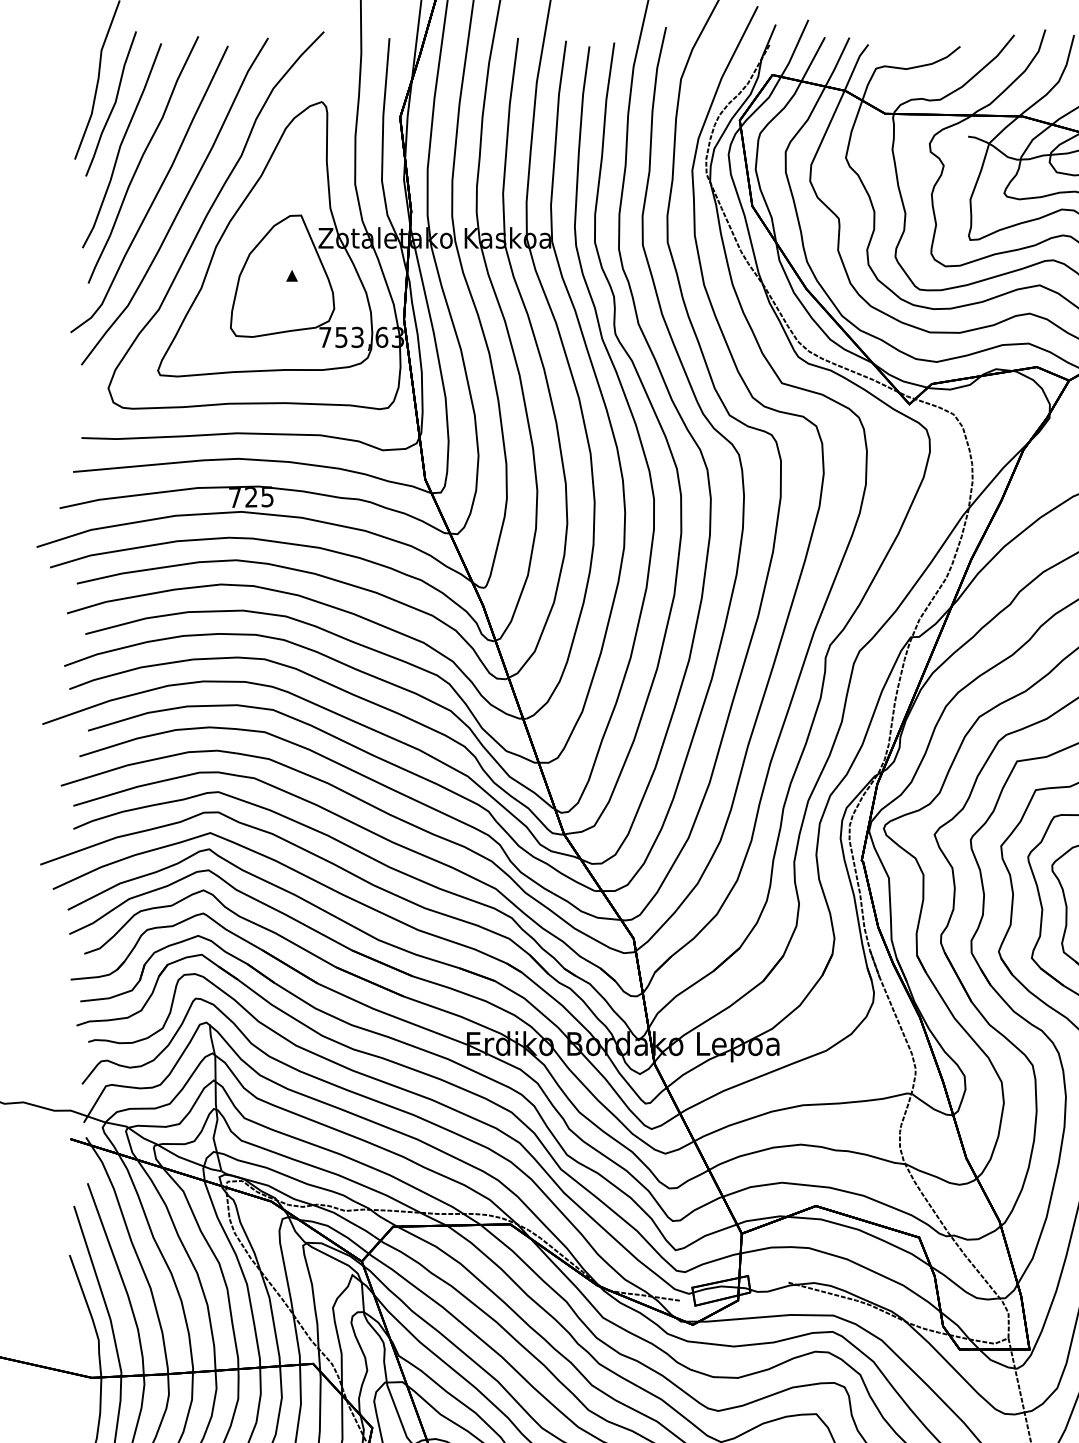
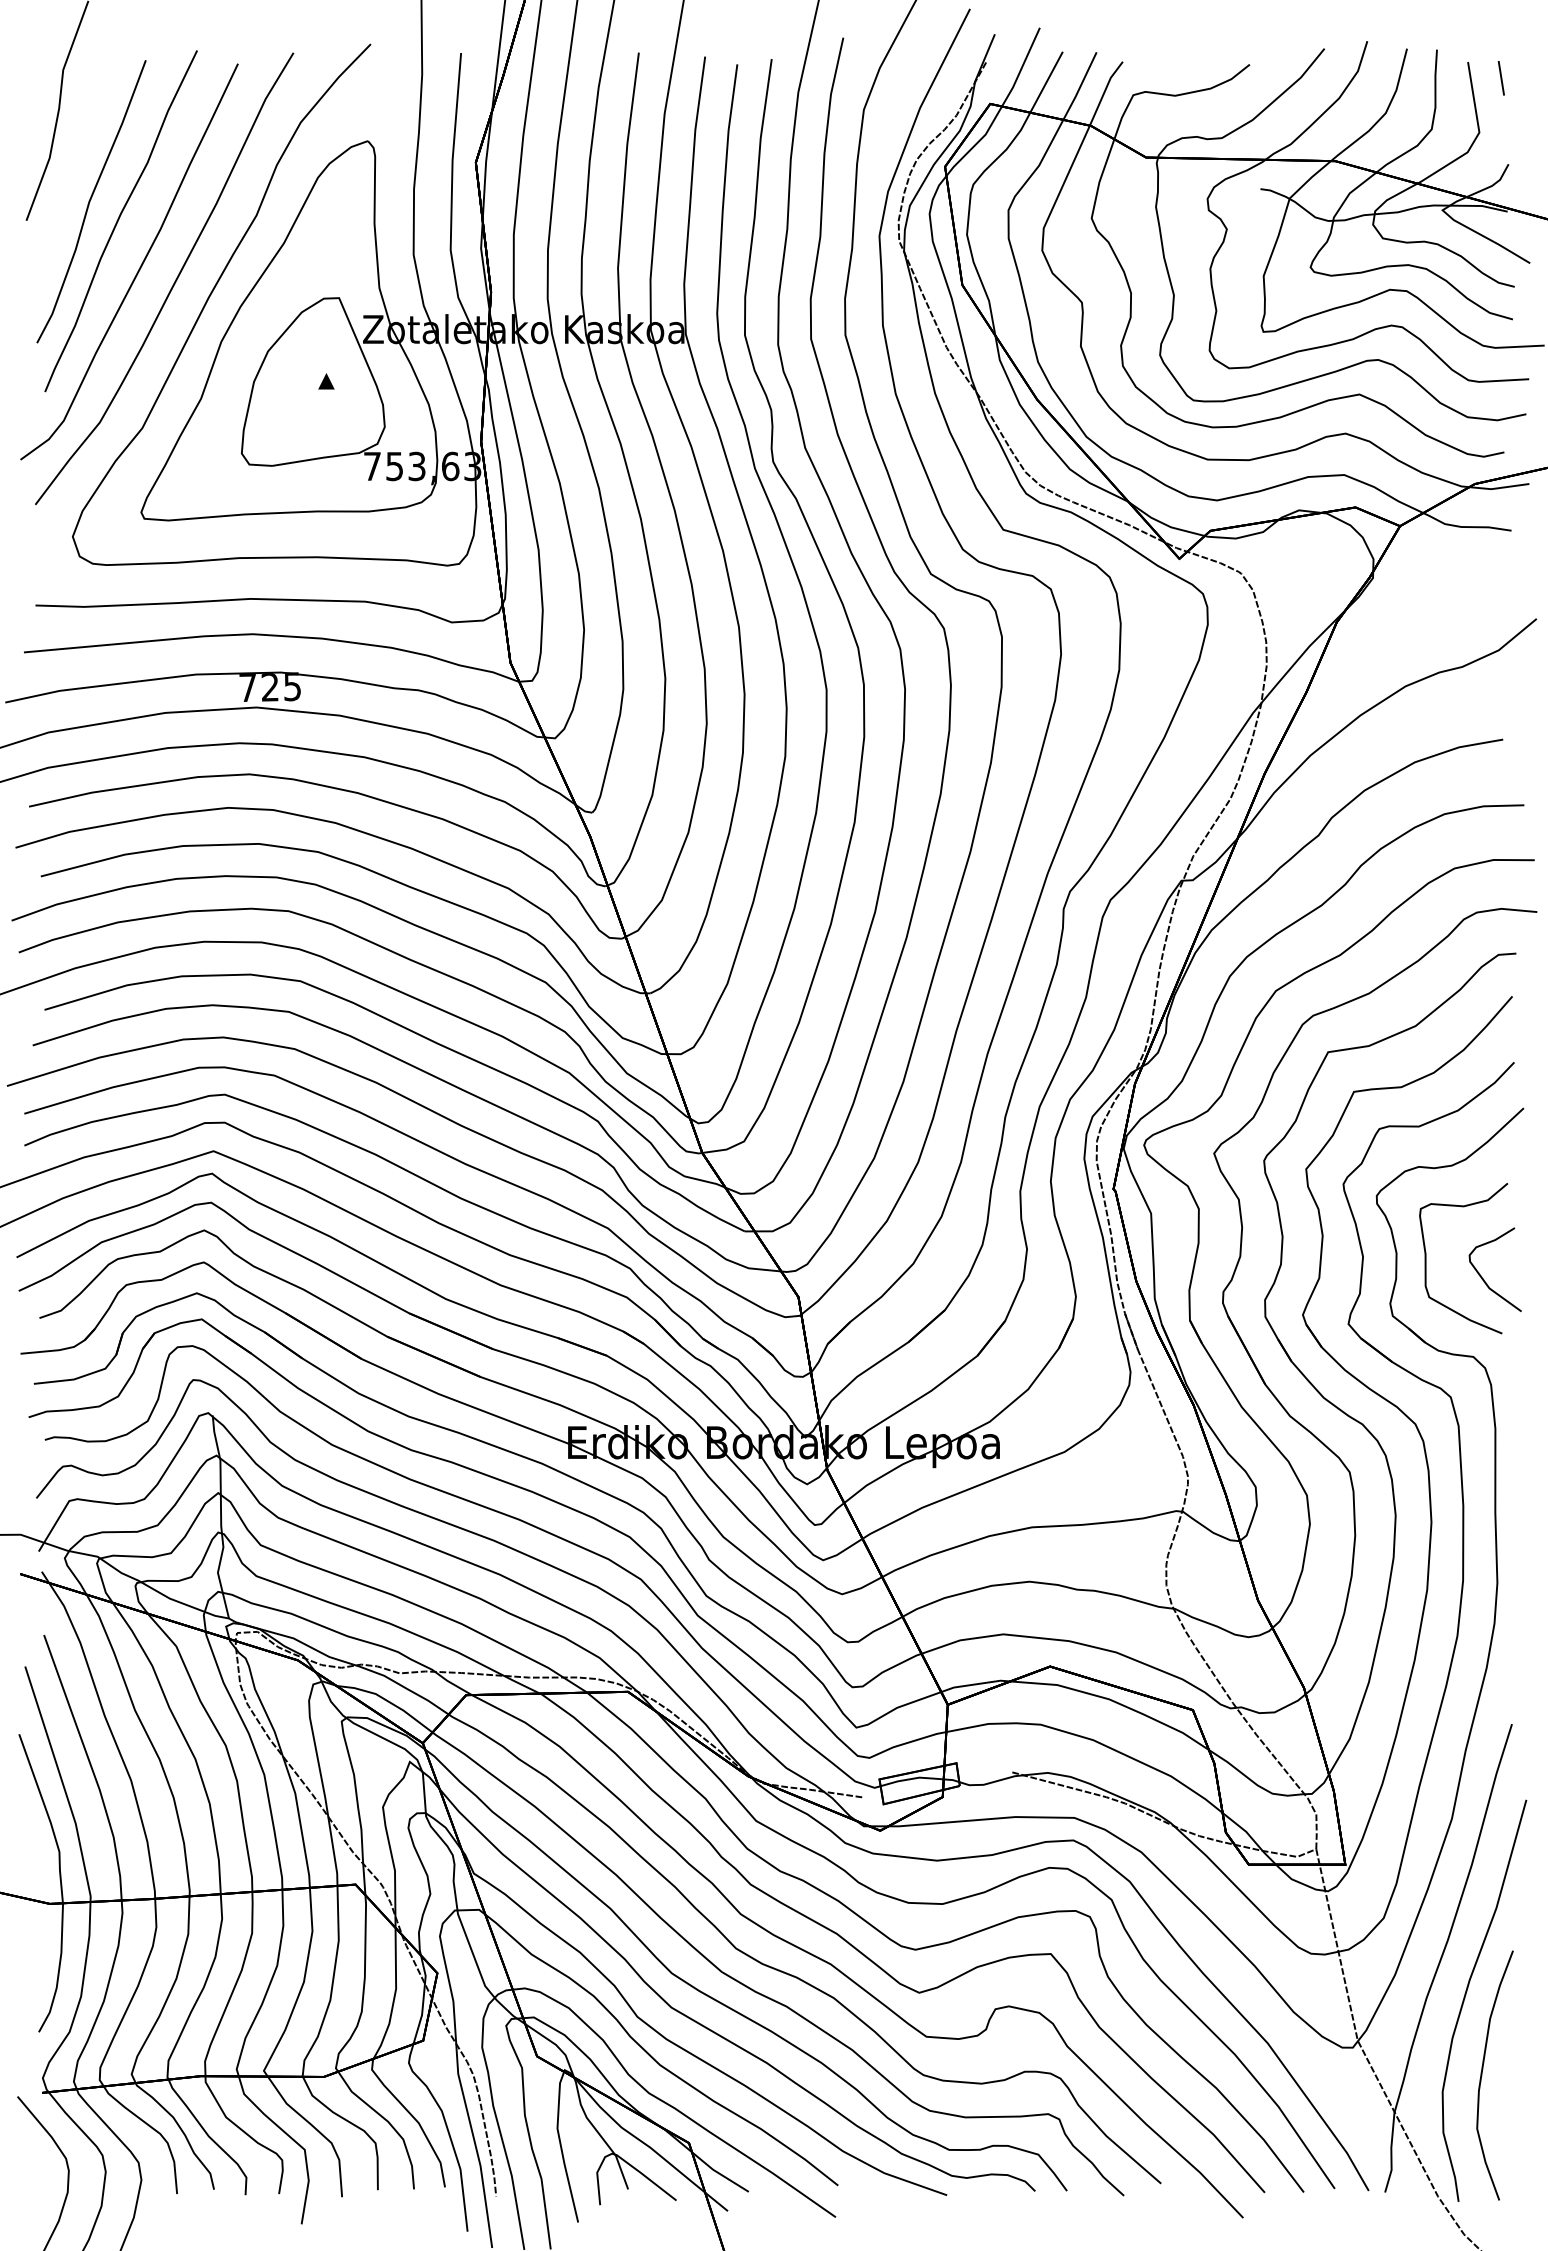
curve: (114, 103) -> (80, 143), removed

